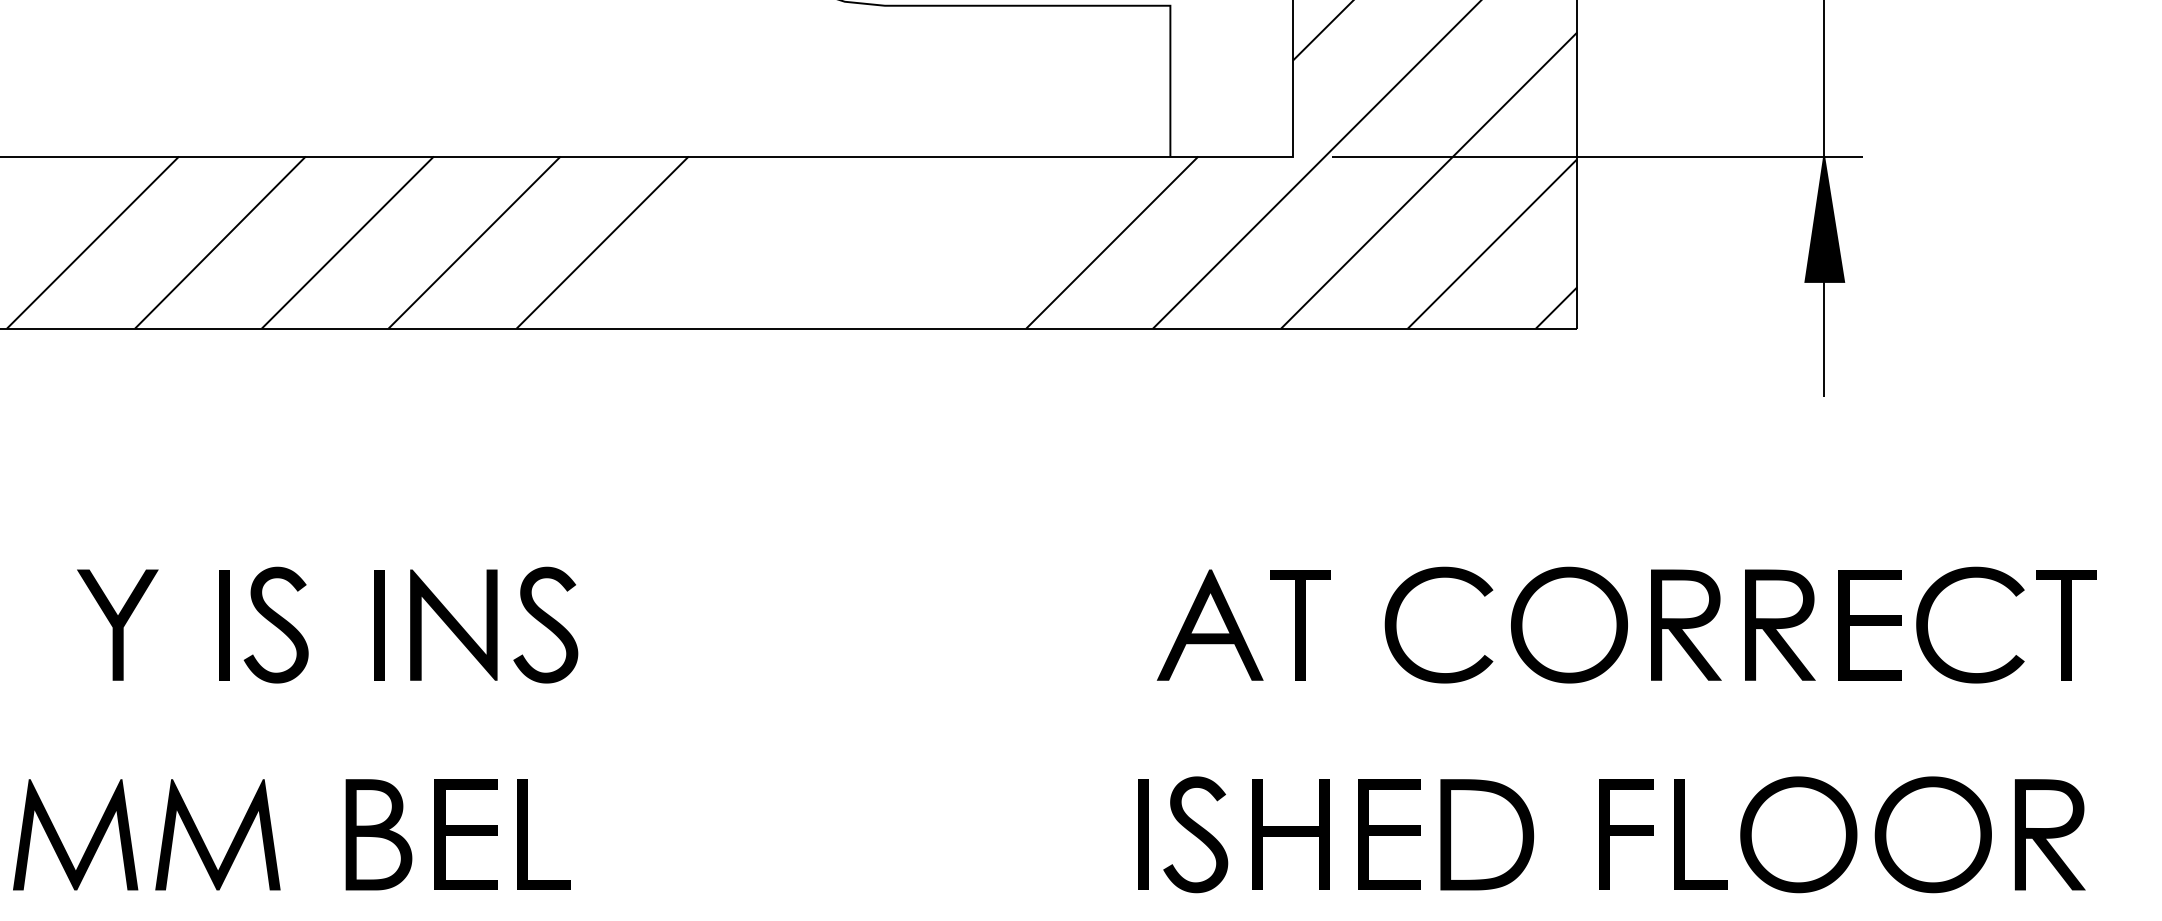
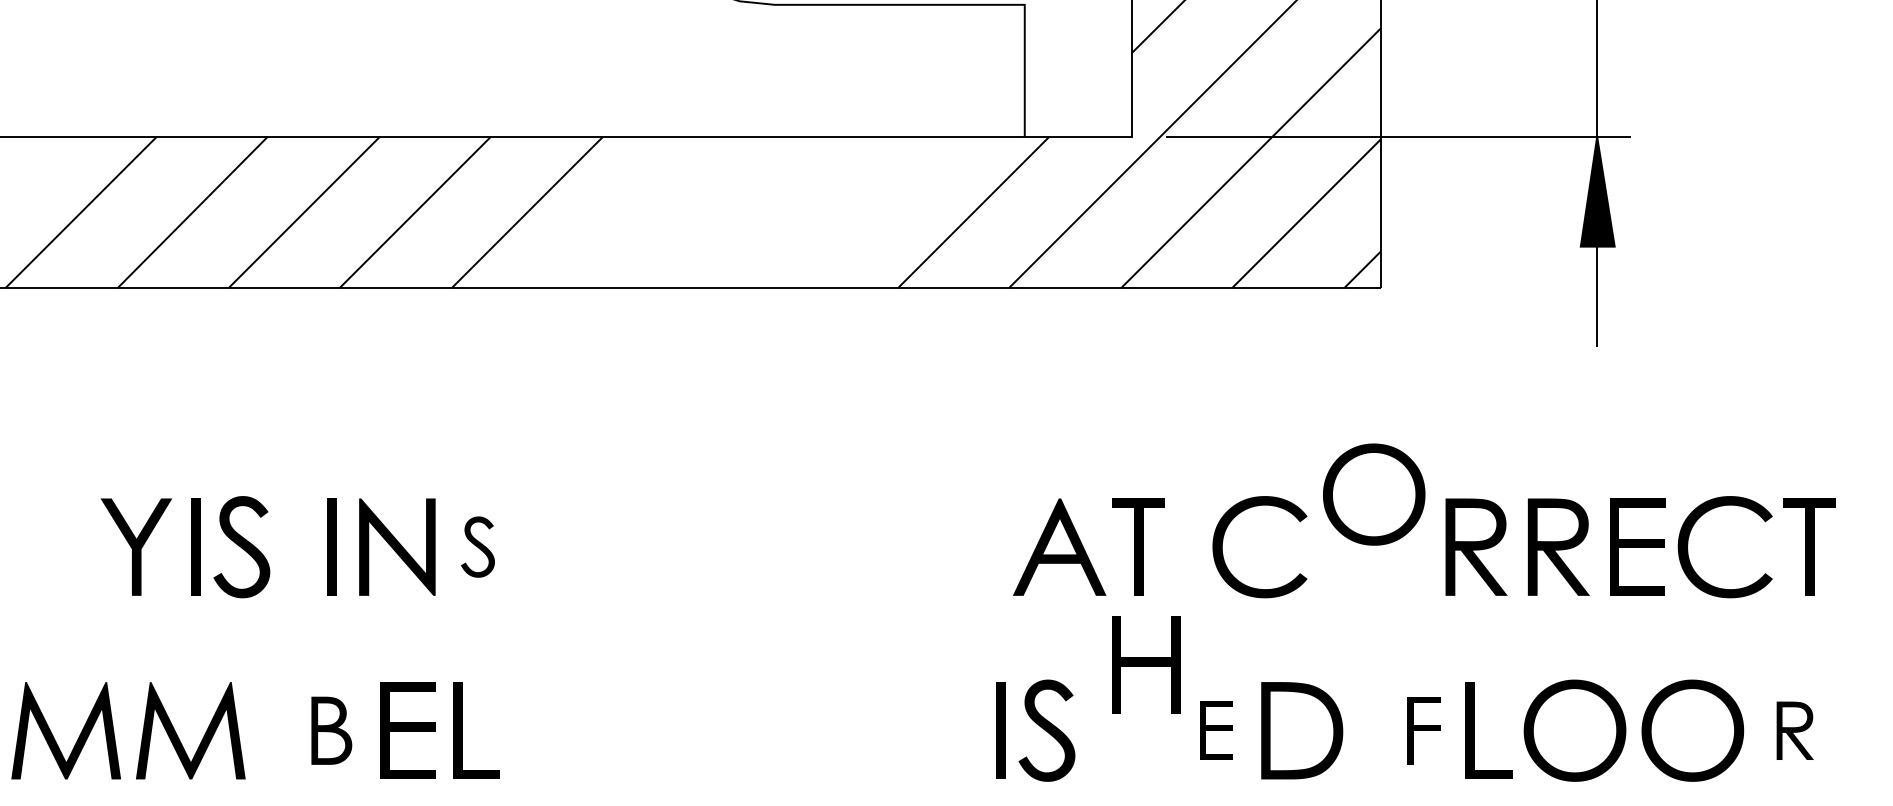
part: (117, 624) -> (136, 546), moved
part: (545, 624) -> (477, 546), size x0.6
part: (1569, 624) -> (1374, 494), moved
part: (378, 834) -> (331, 730), size x0.7
part: (1290, 834) -> (1145, 664), moved
part: (1389, 834) -> (1216, 730), size x0.6
part: (1626, 834) -> (1424, 730), size x0.7
part: (2050, 834) -> (1795, 730), size x0.6

